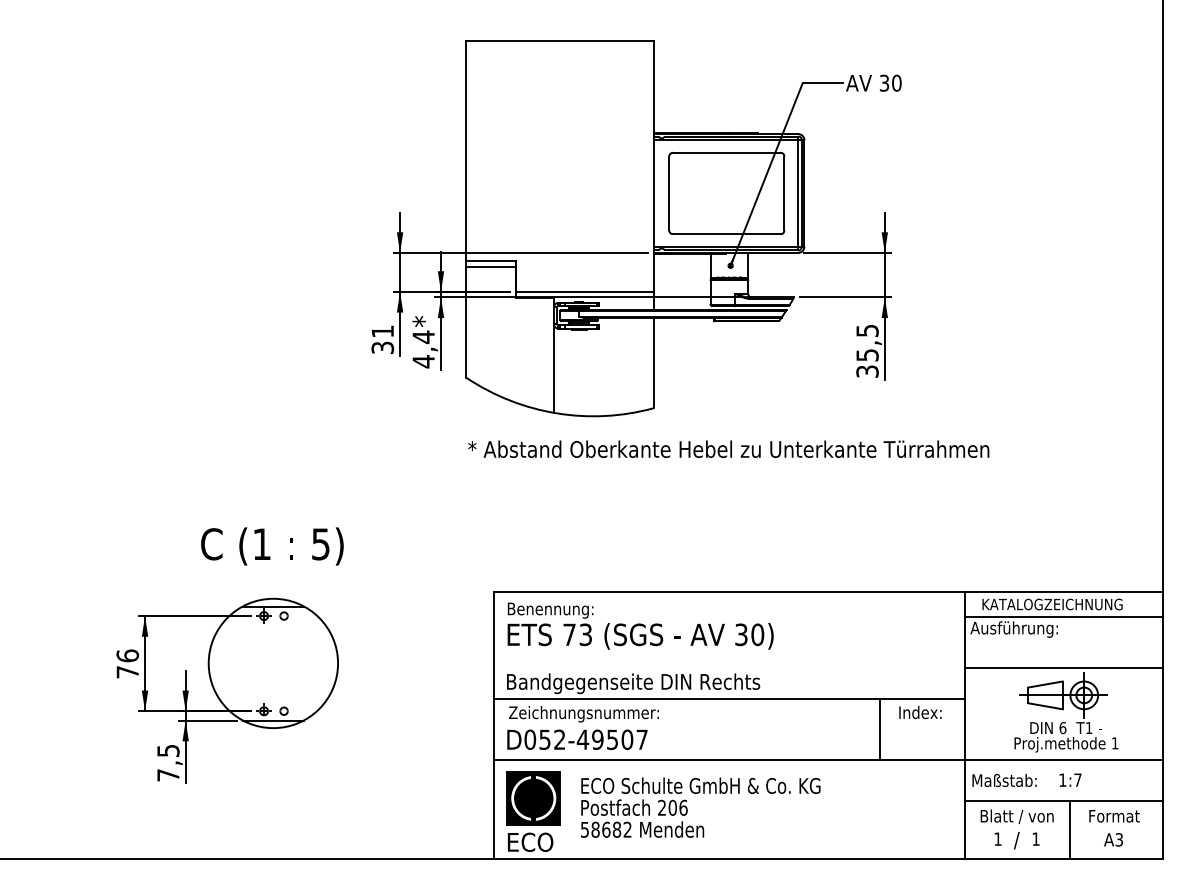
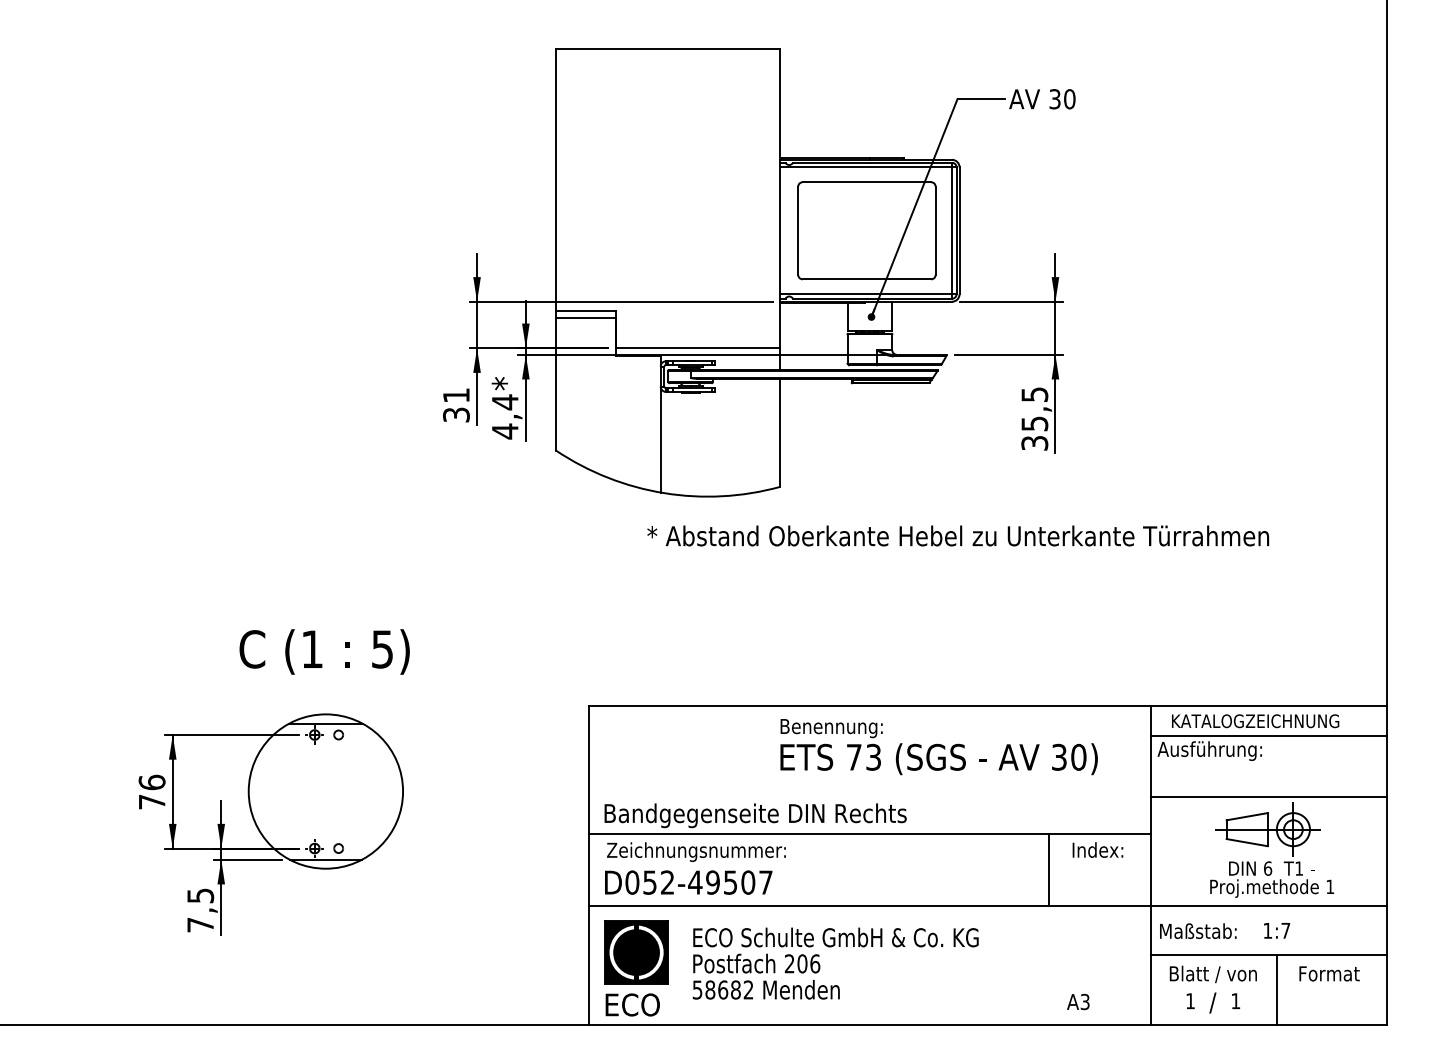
text: (728, 448) -> (958, 535), moved
text: (640, 626) -> (938, 747), moved
text: (1113, 839) -> (1078, 1001), moved

